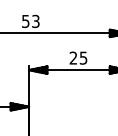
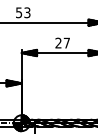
text: (83, 57) -> (66, 42), 25 -> 27

